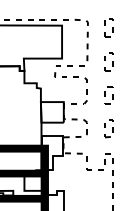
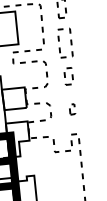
part: (108, 61) -> (65, 42), size x1.6
part: (108, 128) -> (71, 109), size x0.6

